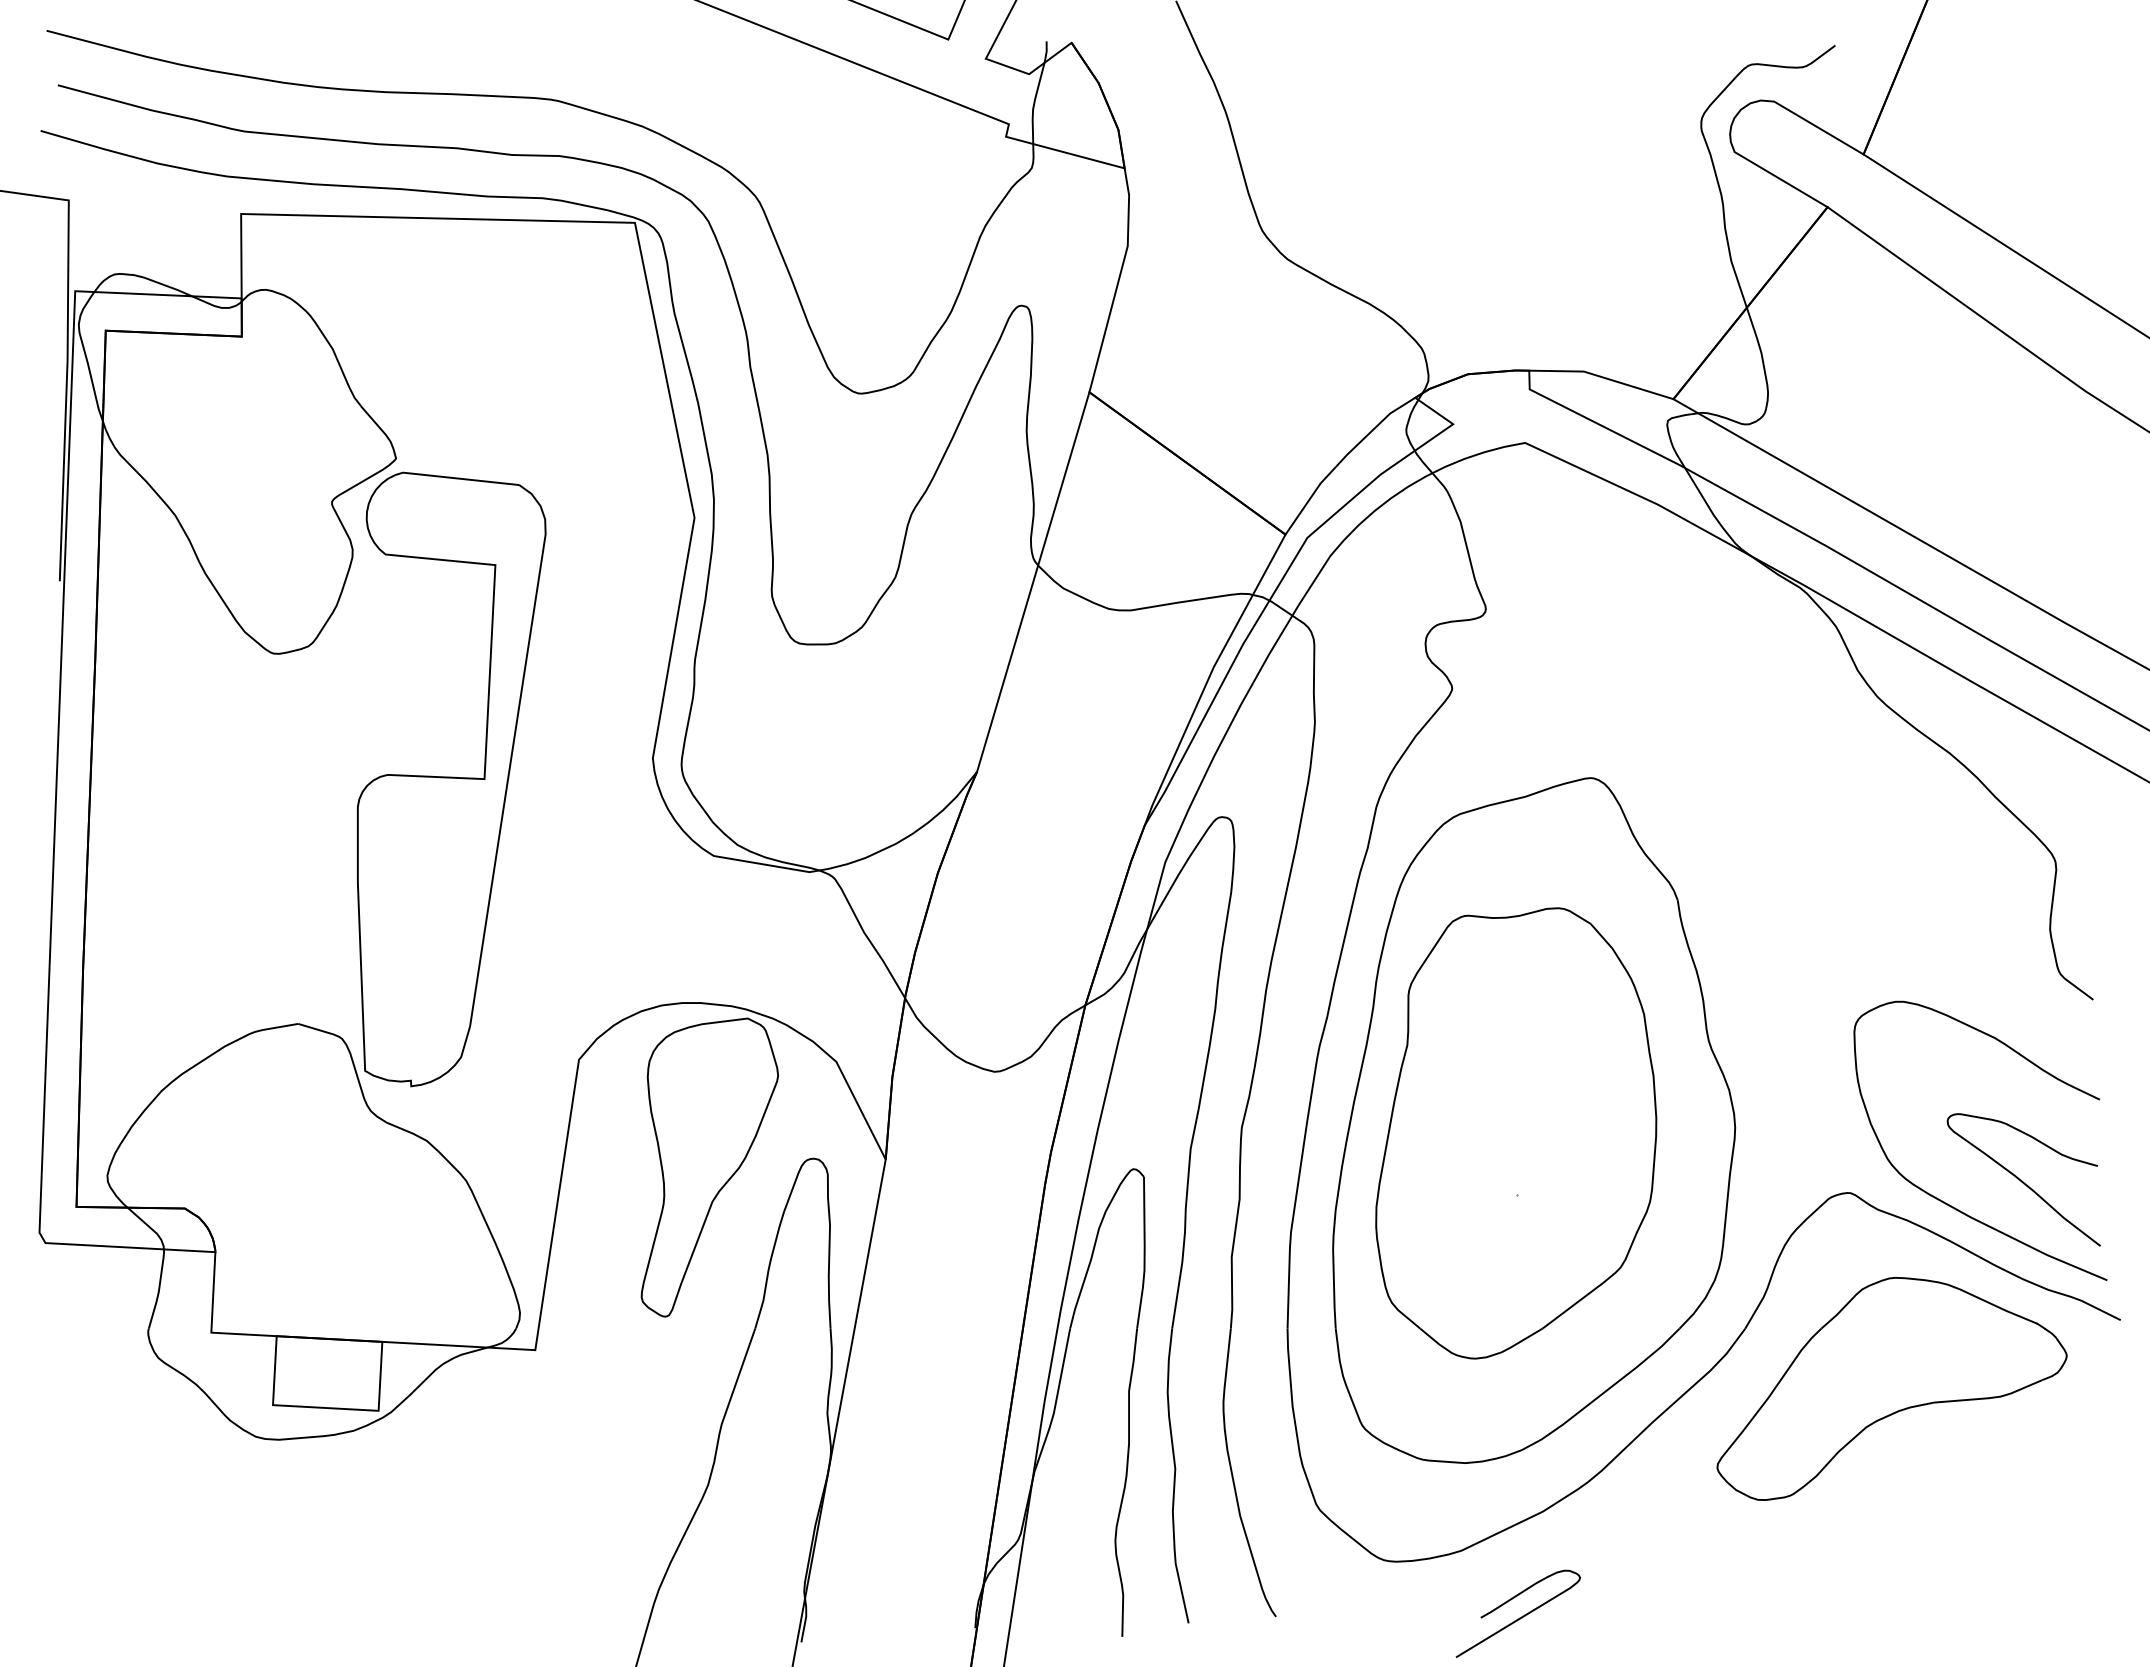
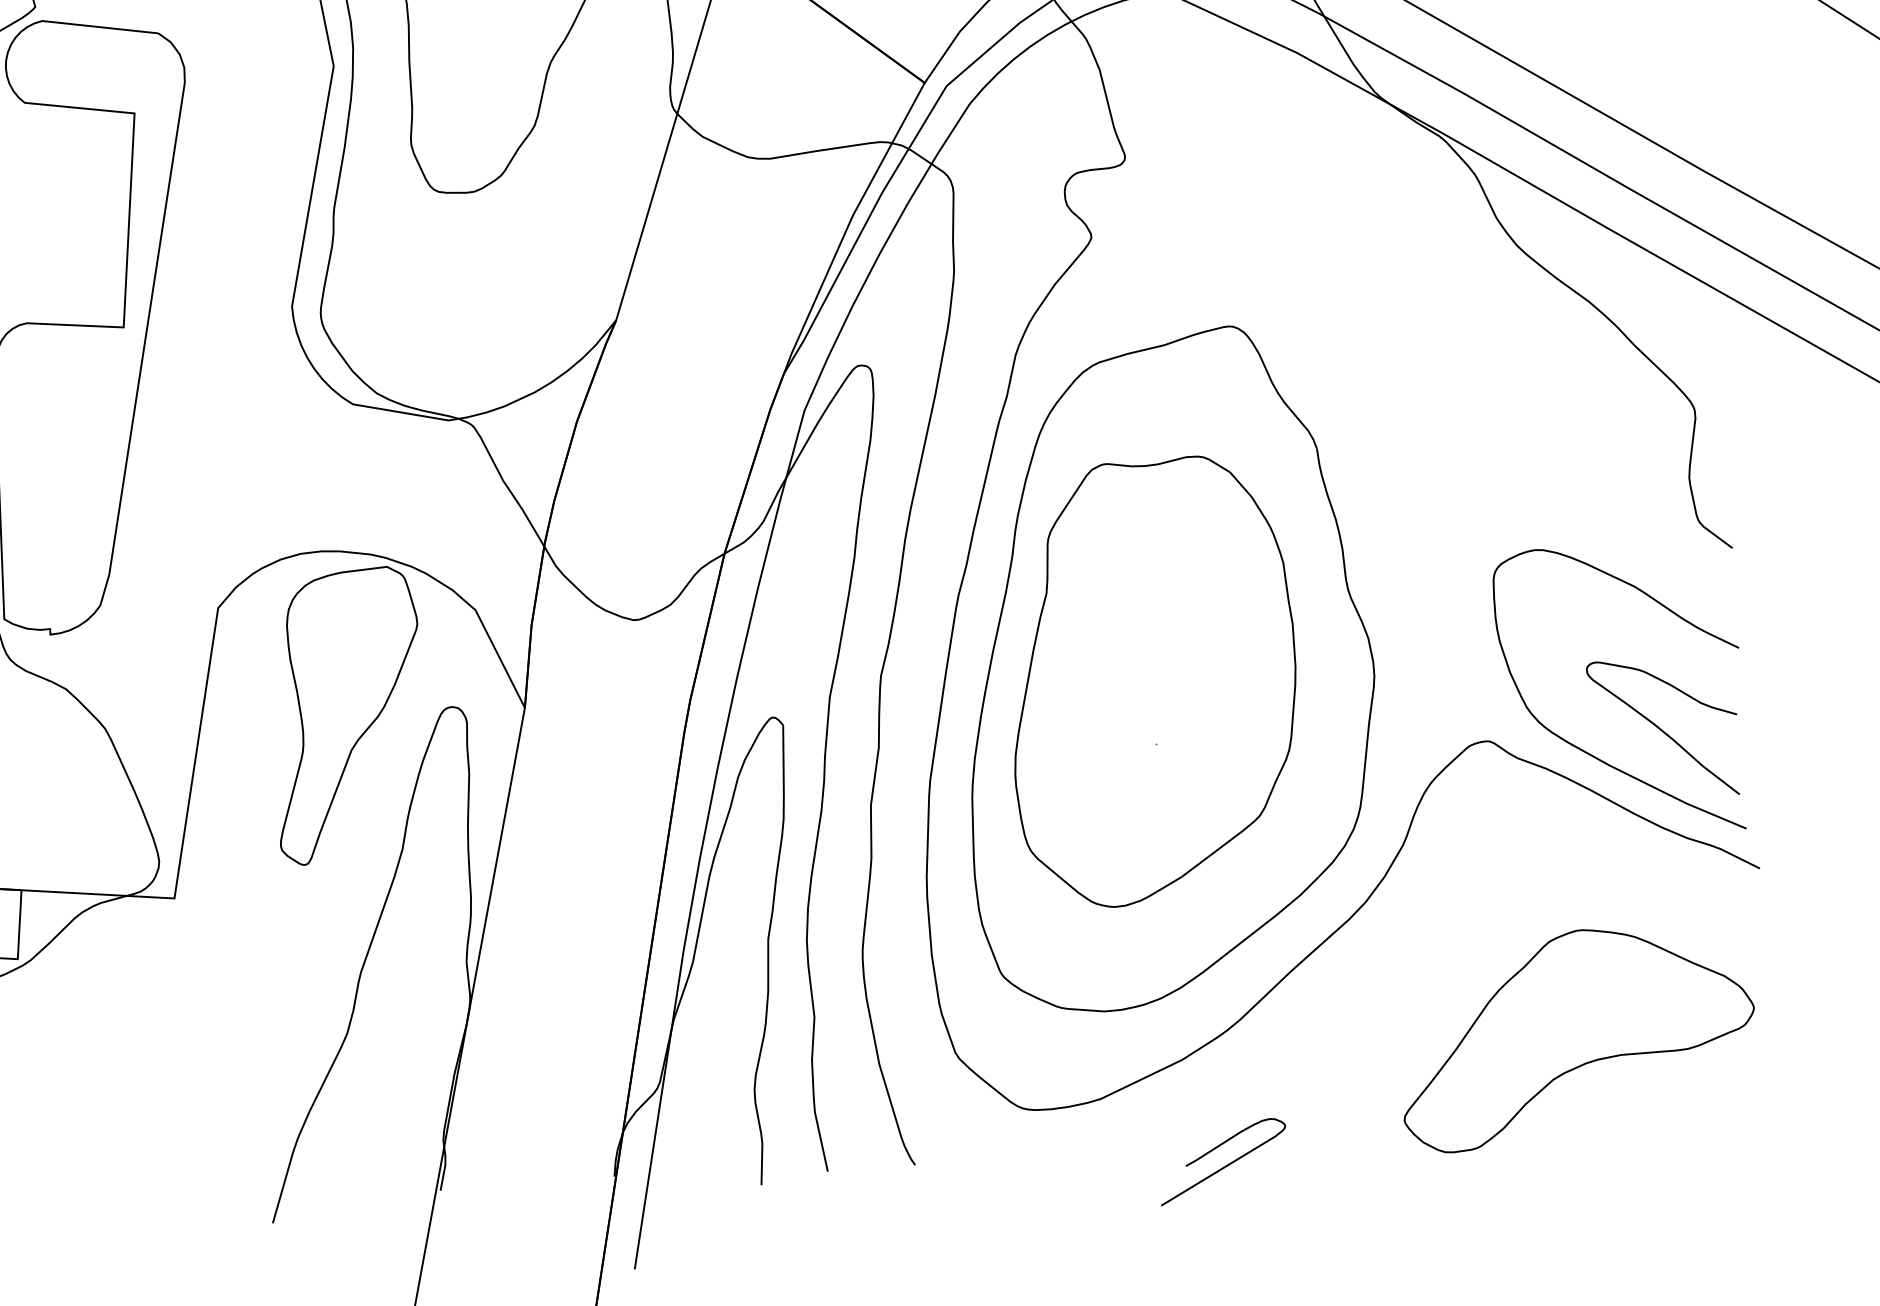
part: (1891, 1388) -> (1578, 1040), moved
curve: (1519, 1617) -> (1224, 1165), moved

